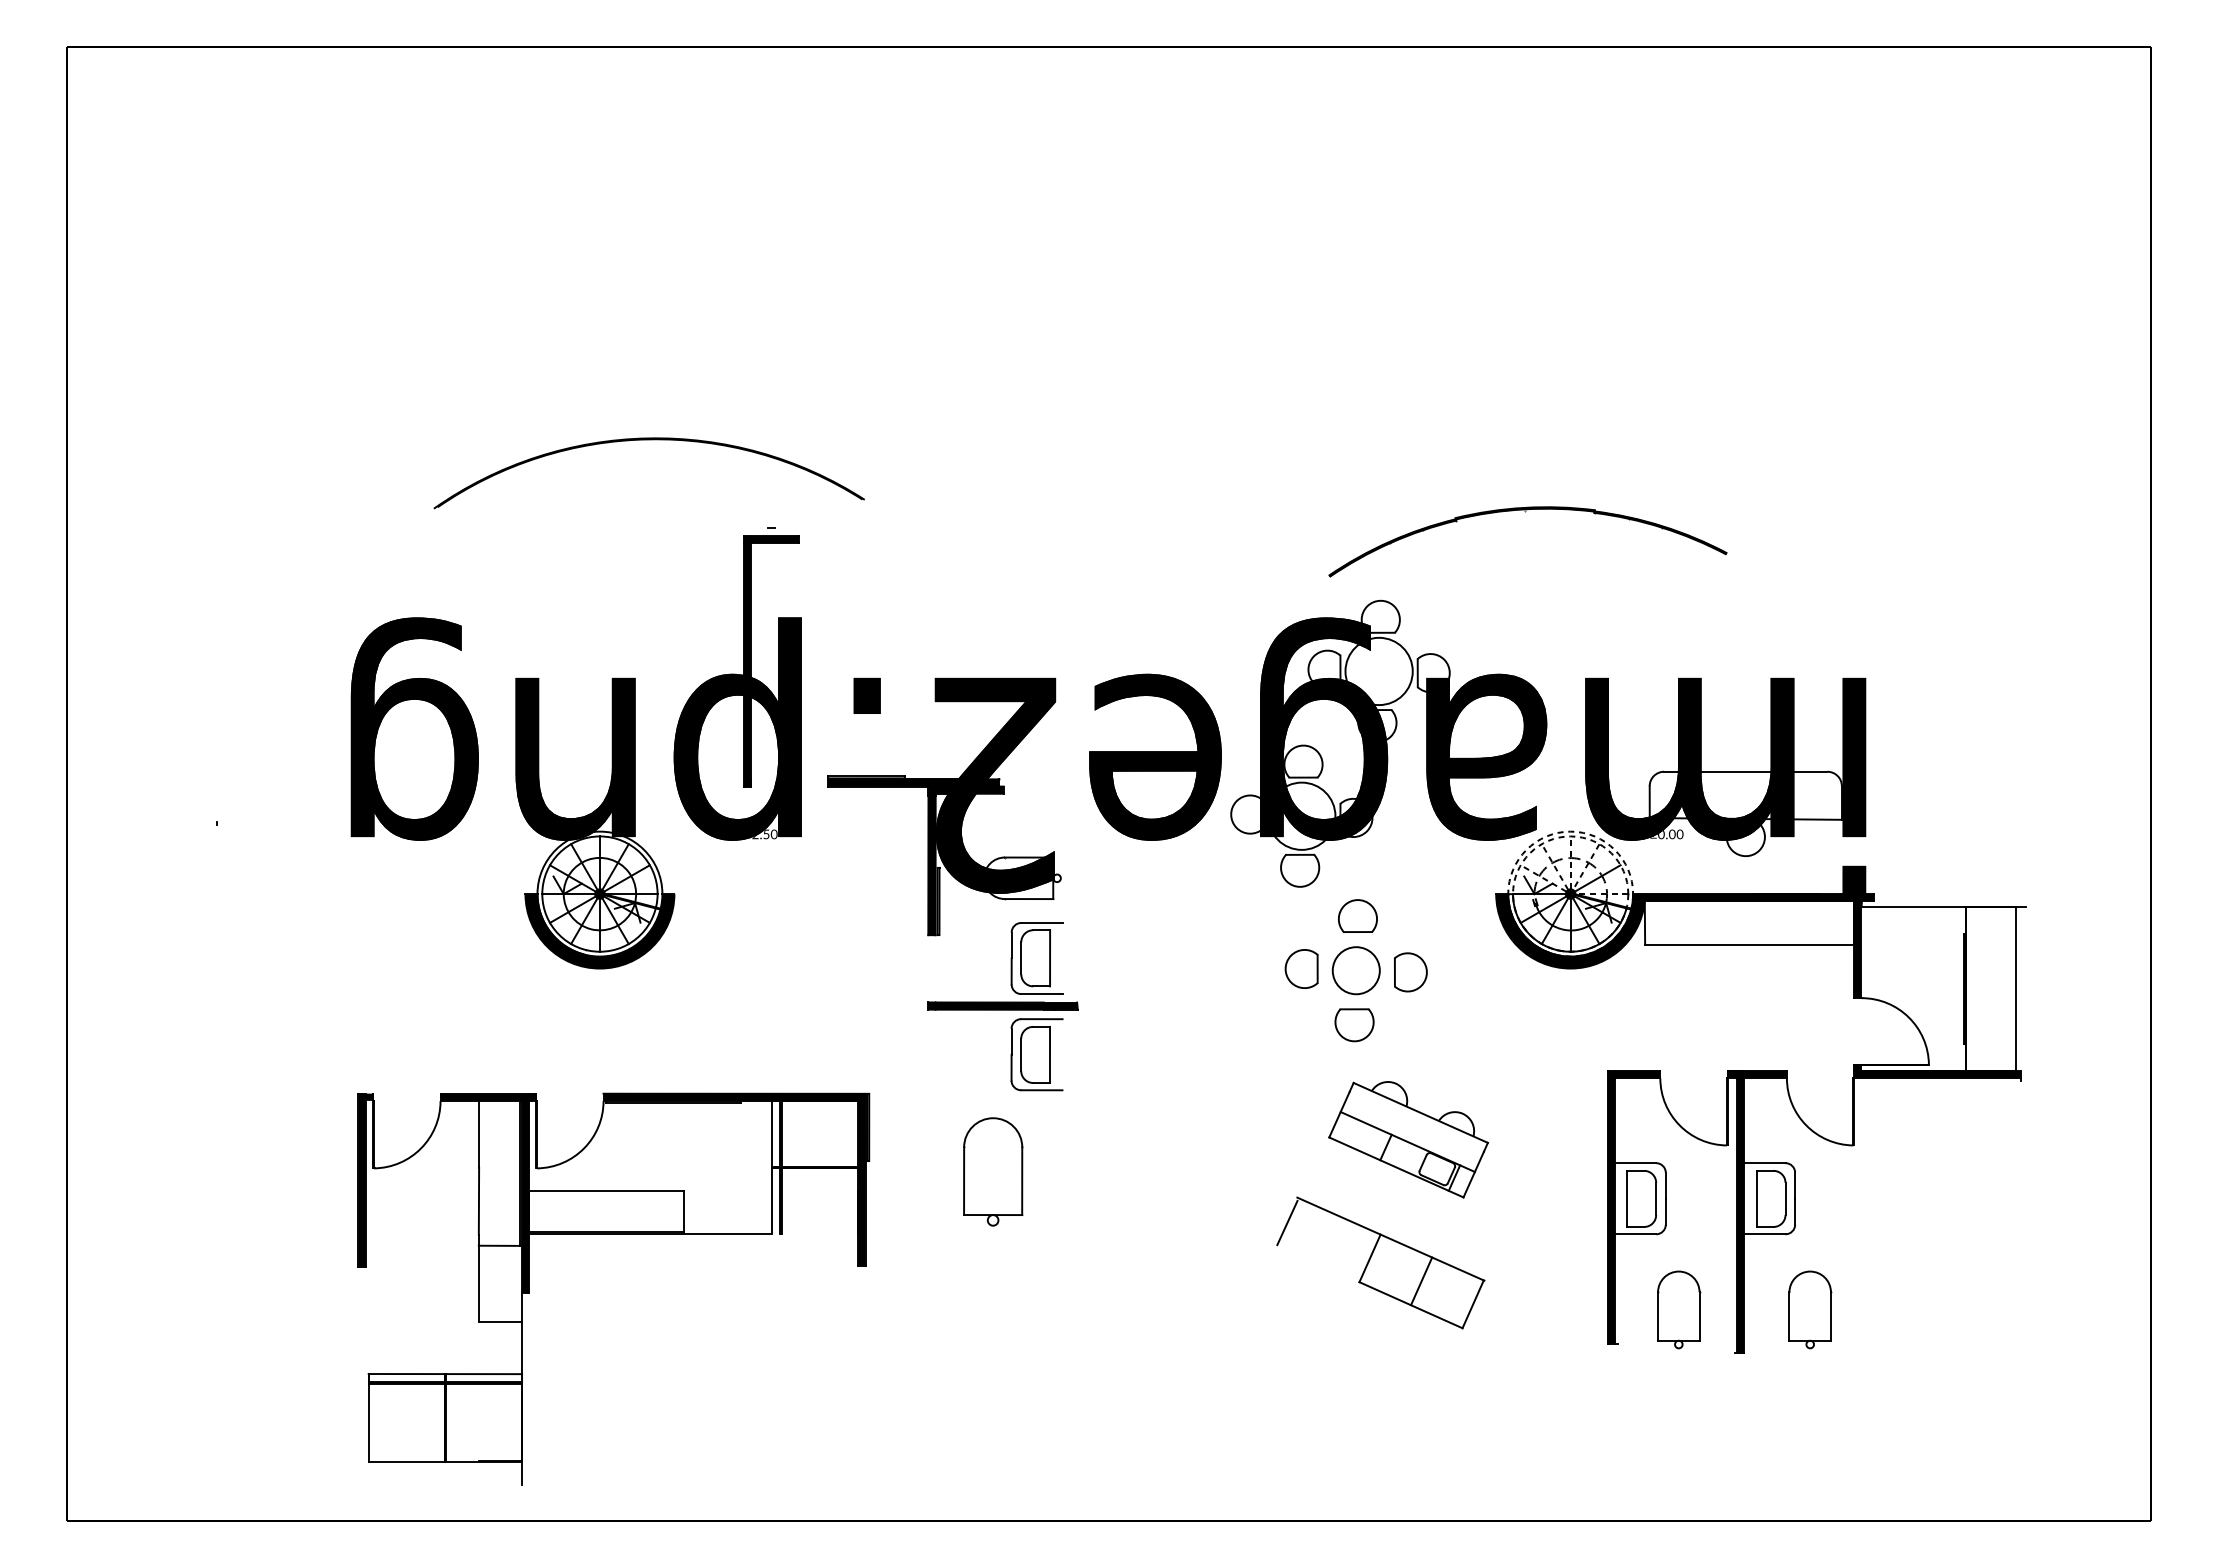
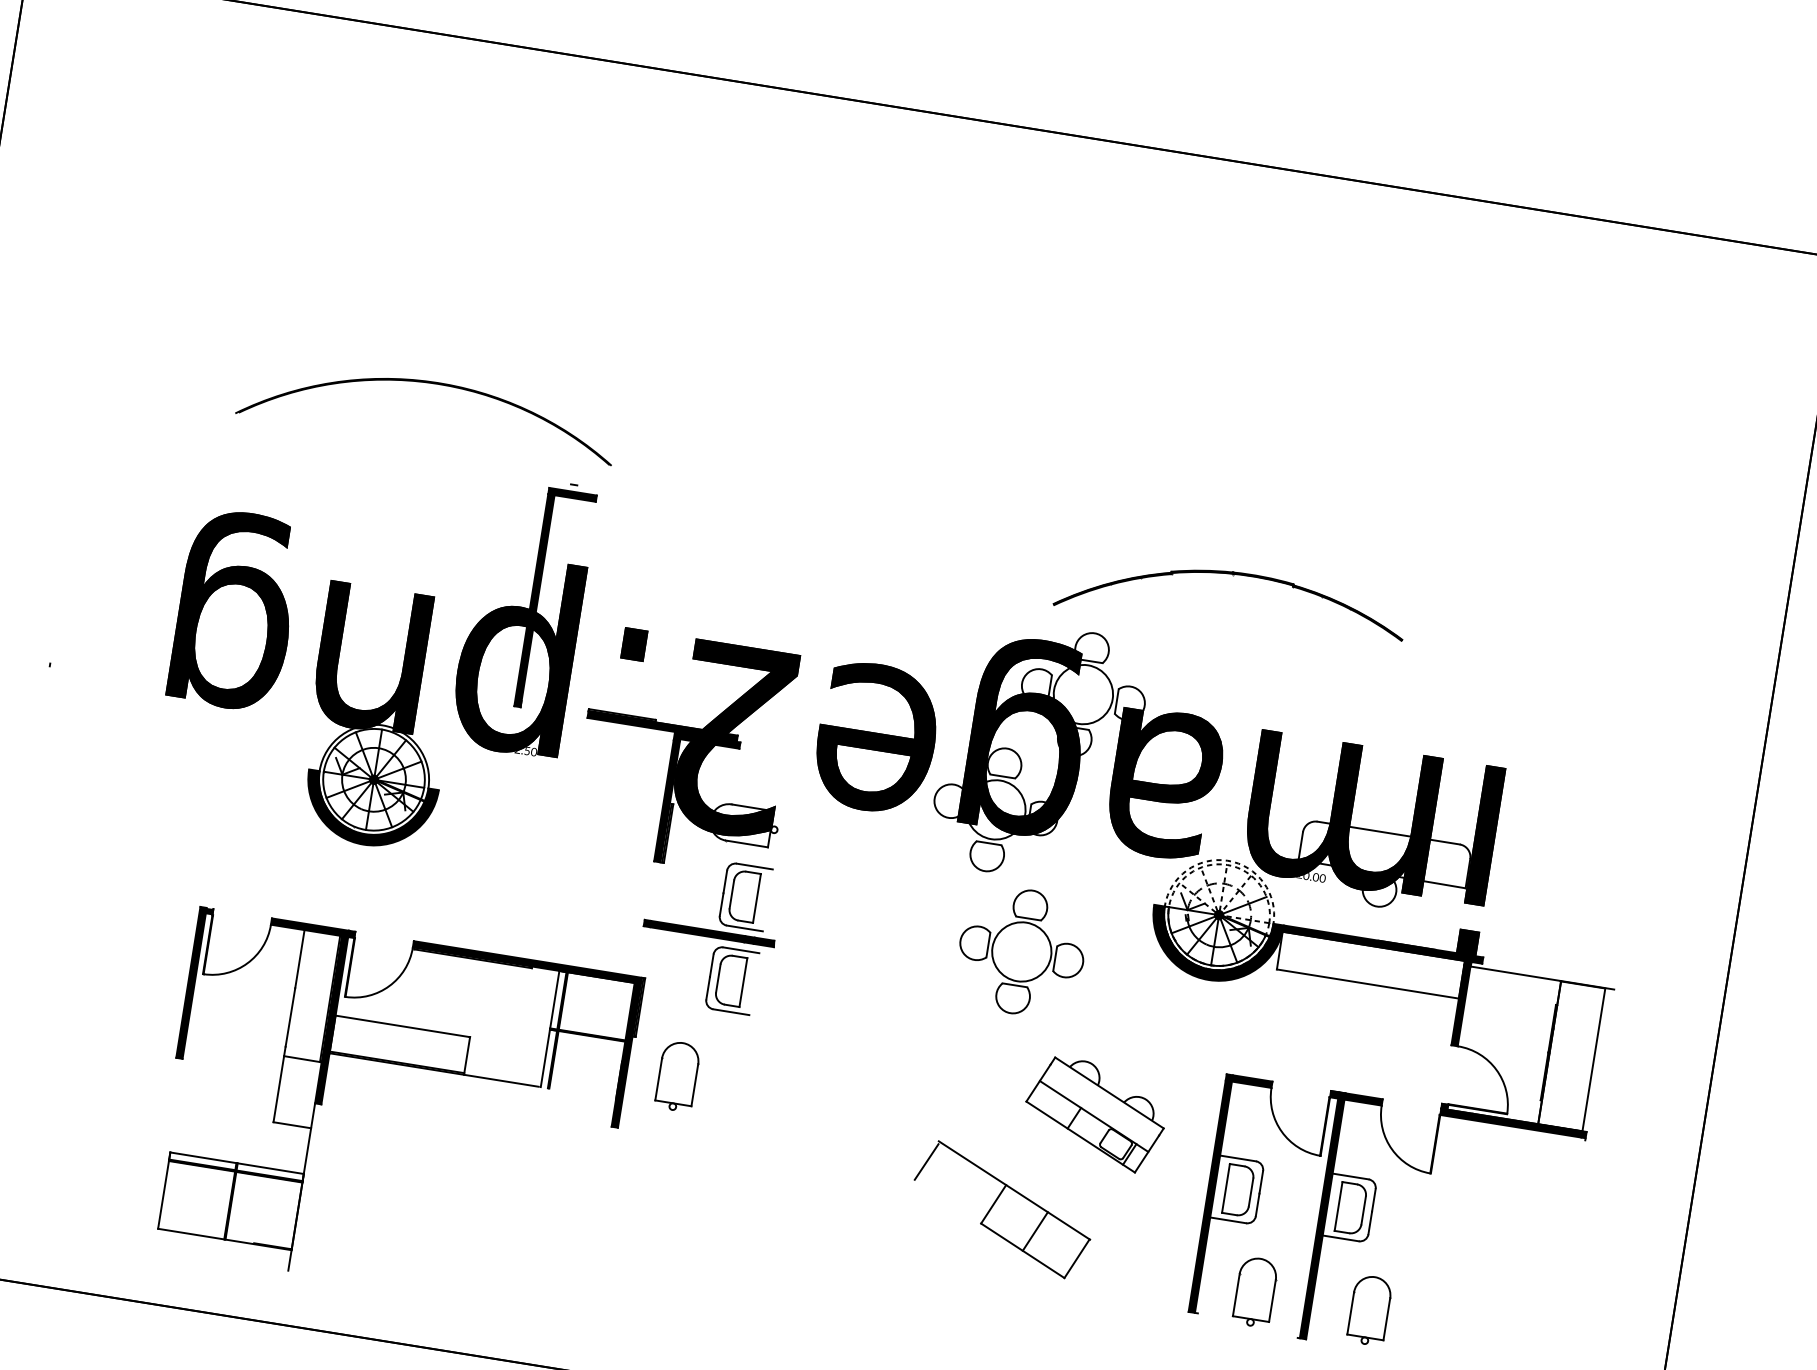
part: (648, 440) -> (431, 383), moved
circle: (1355, 970) -> (1021, 951), size x1.43
part: (1408, 1139) -> (1095, 1114), moved
part: (993, 1171) -> (677, 1076), size x0.71
part: (613, 1234) -> (402, 1065), moved

